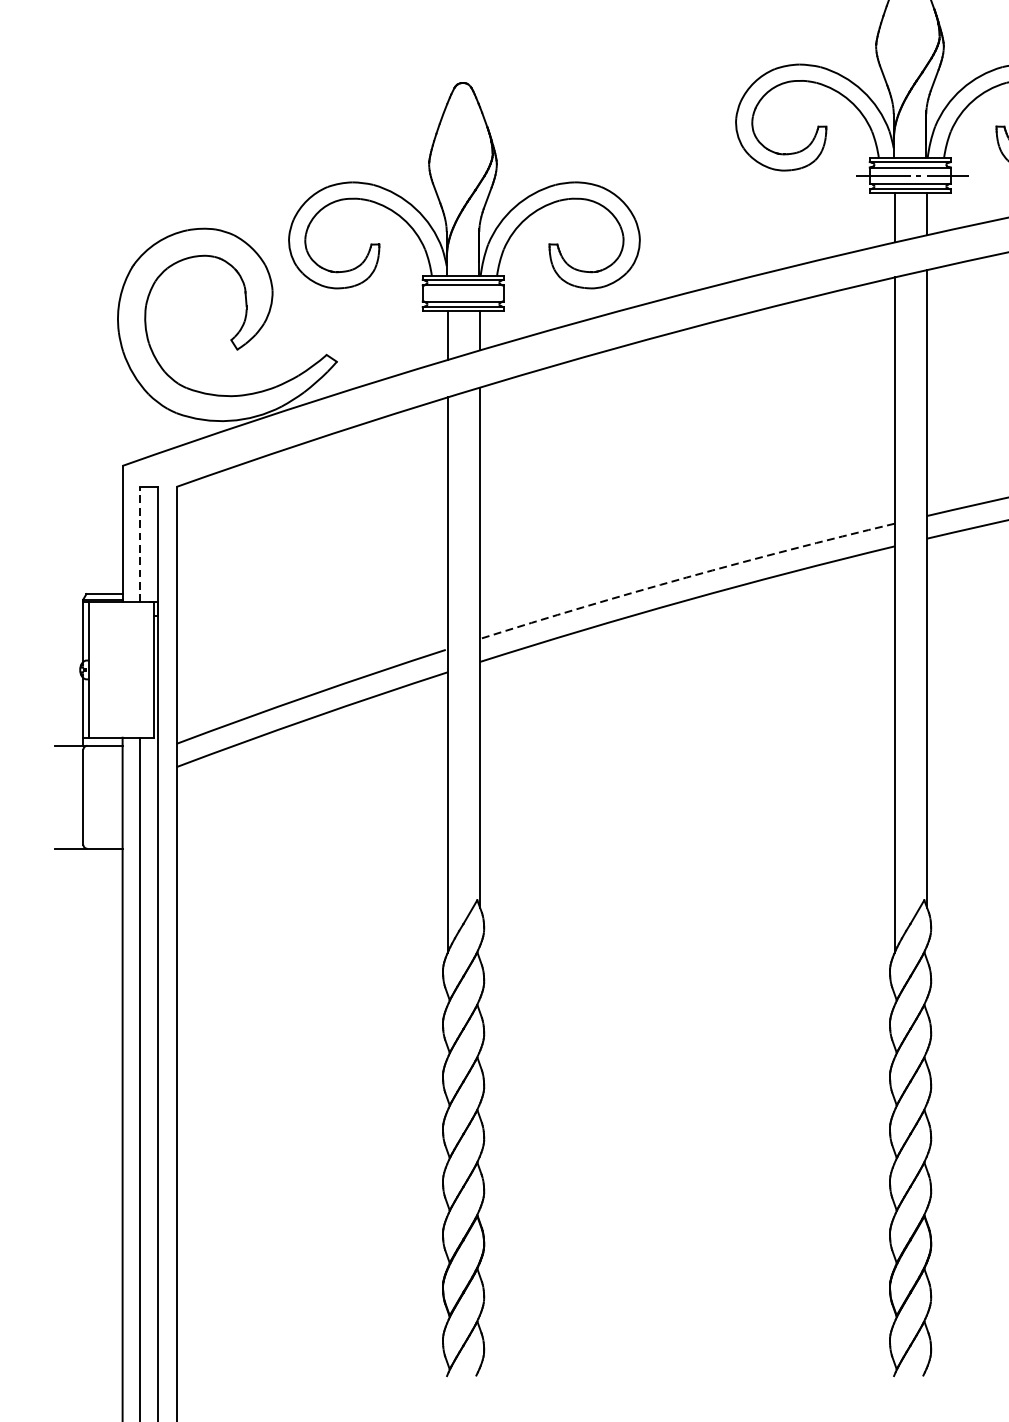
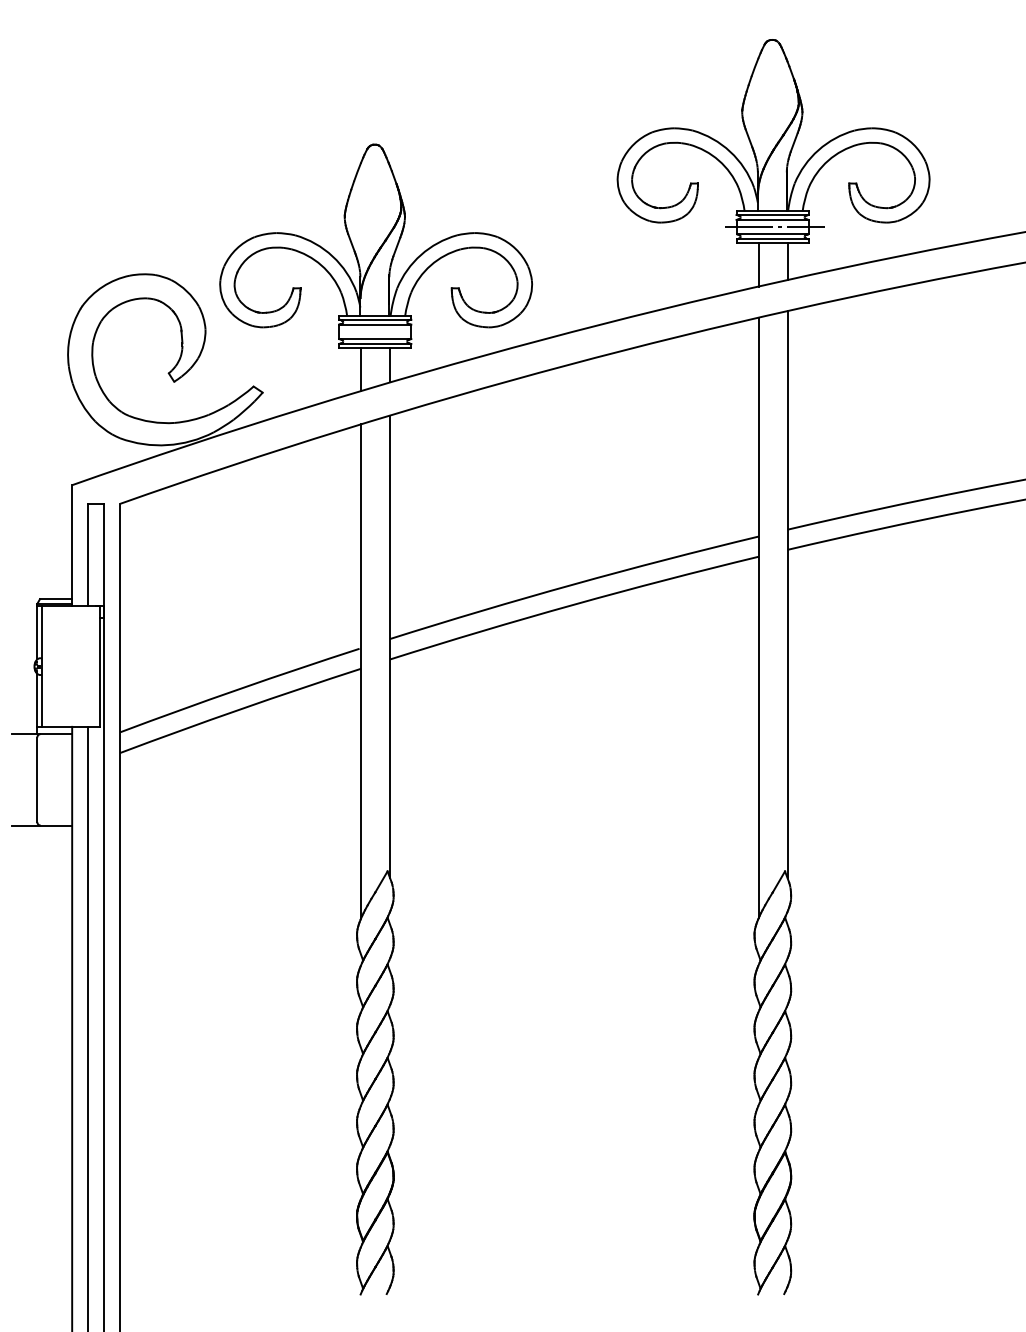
line: (139, 543) -> (87, 554), dashed -> solid
arc: (686, 577) -> (573, 584), dashed -> solid

